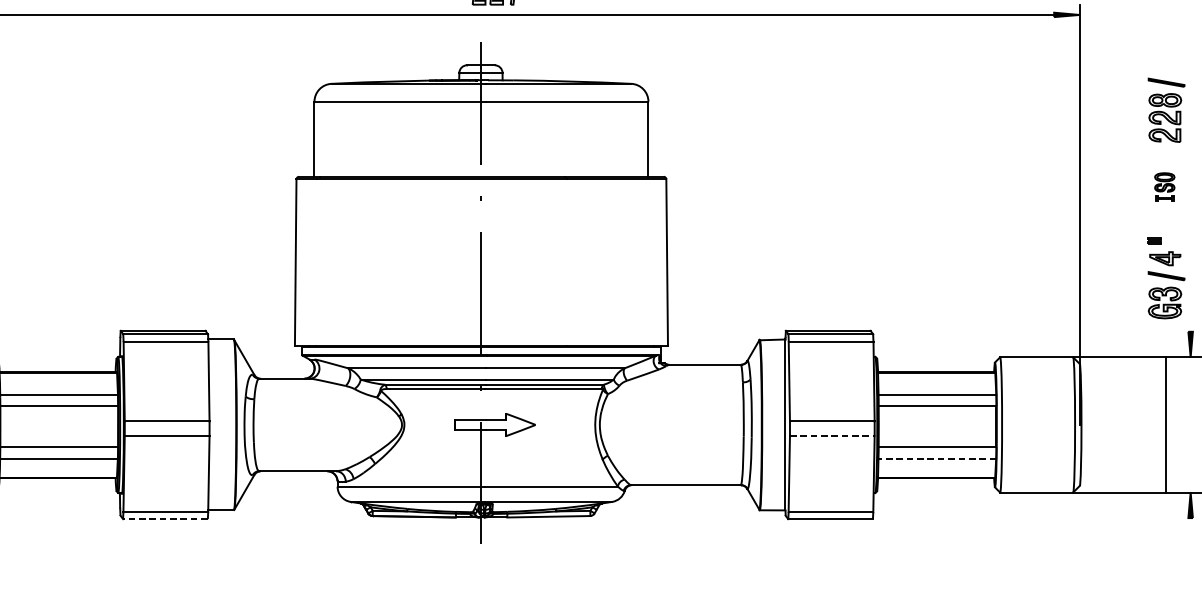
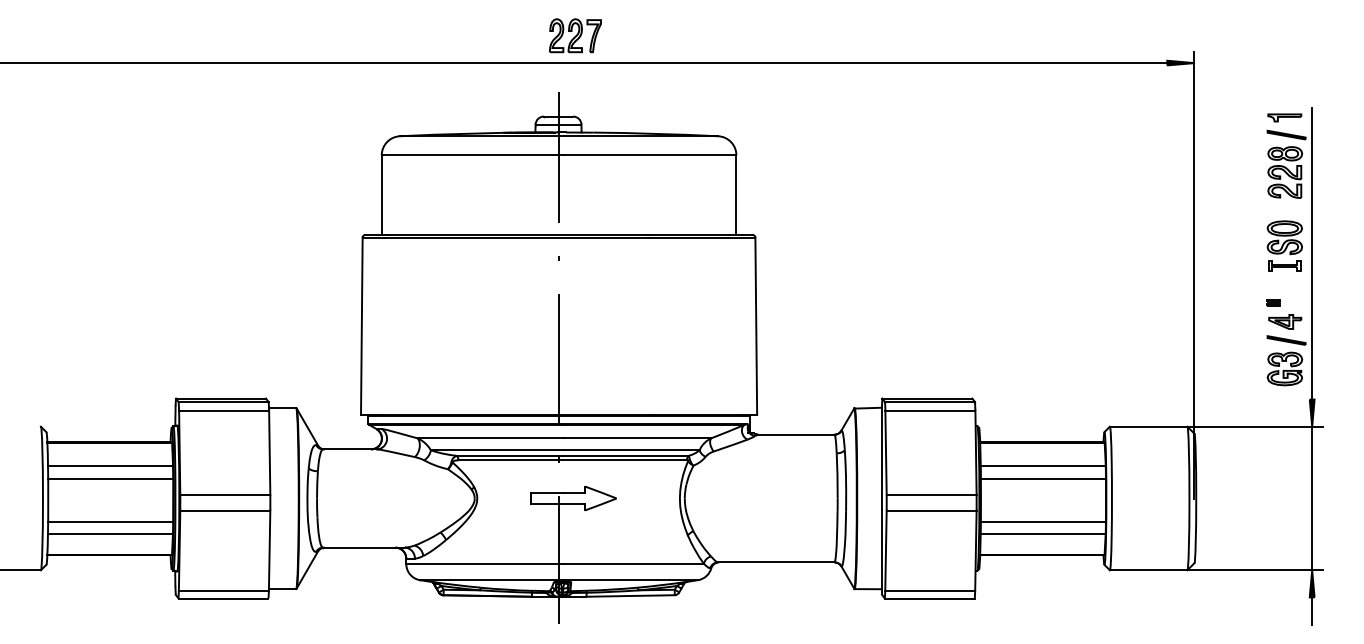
part: (1164, 66) -> (1284, 117), added
part: (1164, 186) -> (1284, 245), size x1.67
line: (1190, 194) -> (1312, 253), added
line: (1166, 424) -> (1312, 498), moved
line: (832, 436) -> (931, 510), dashed -> solid
line: (936, 458) -> (1042, 534), dashed -> solid
line: (165, 519) -> (223, 598), dashed -> solid
line: (1190, 530) -> (1312, 610), added

